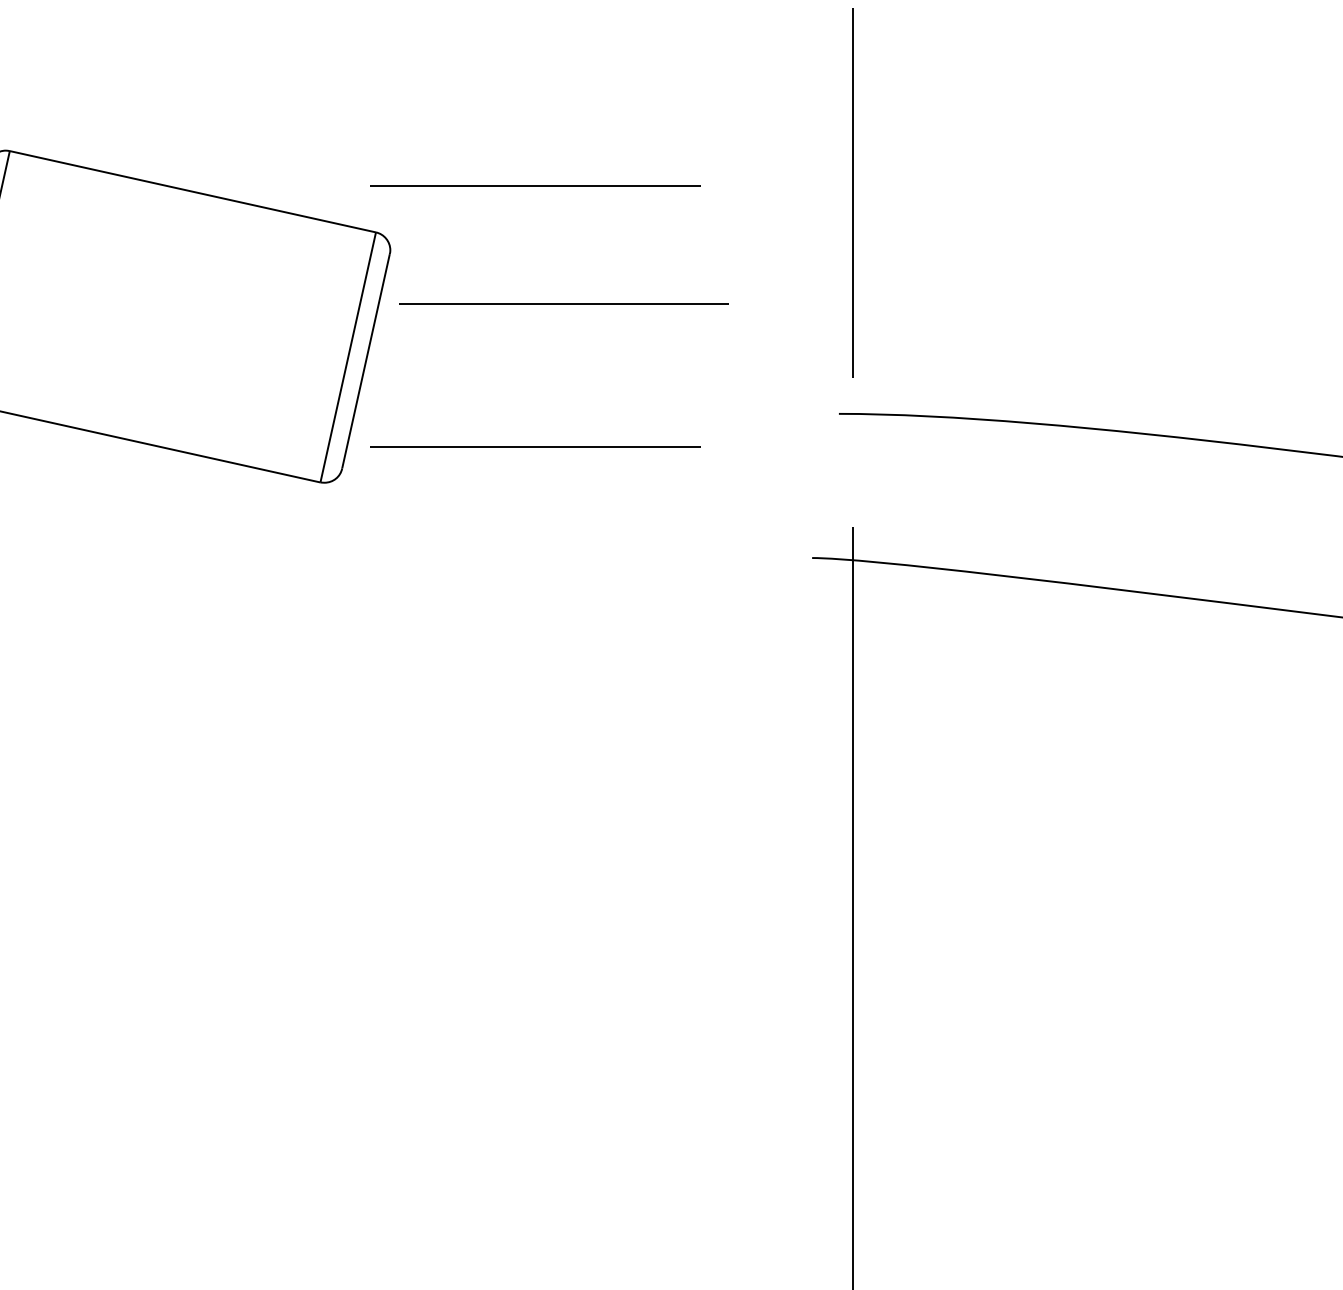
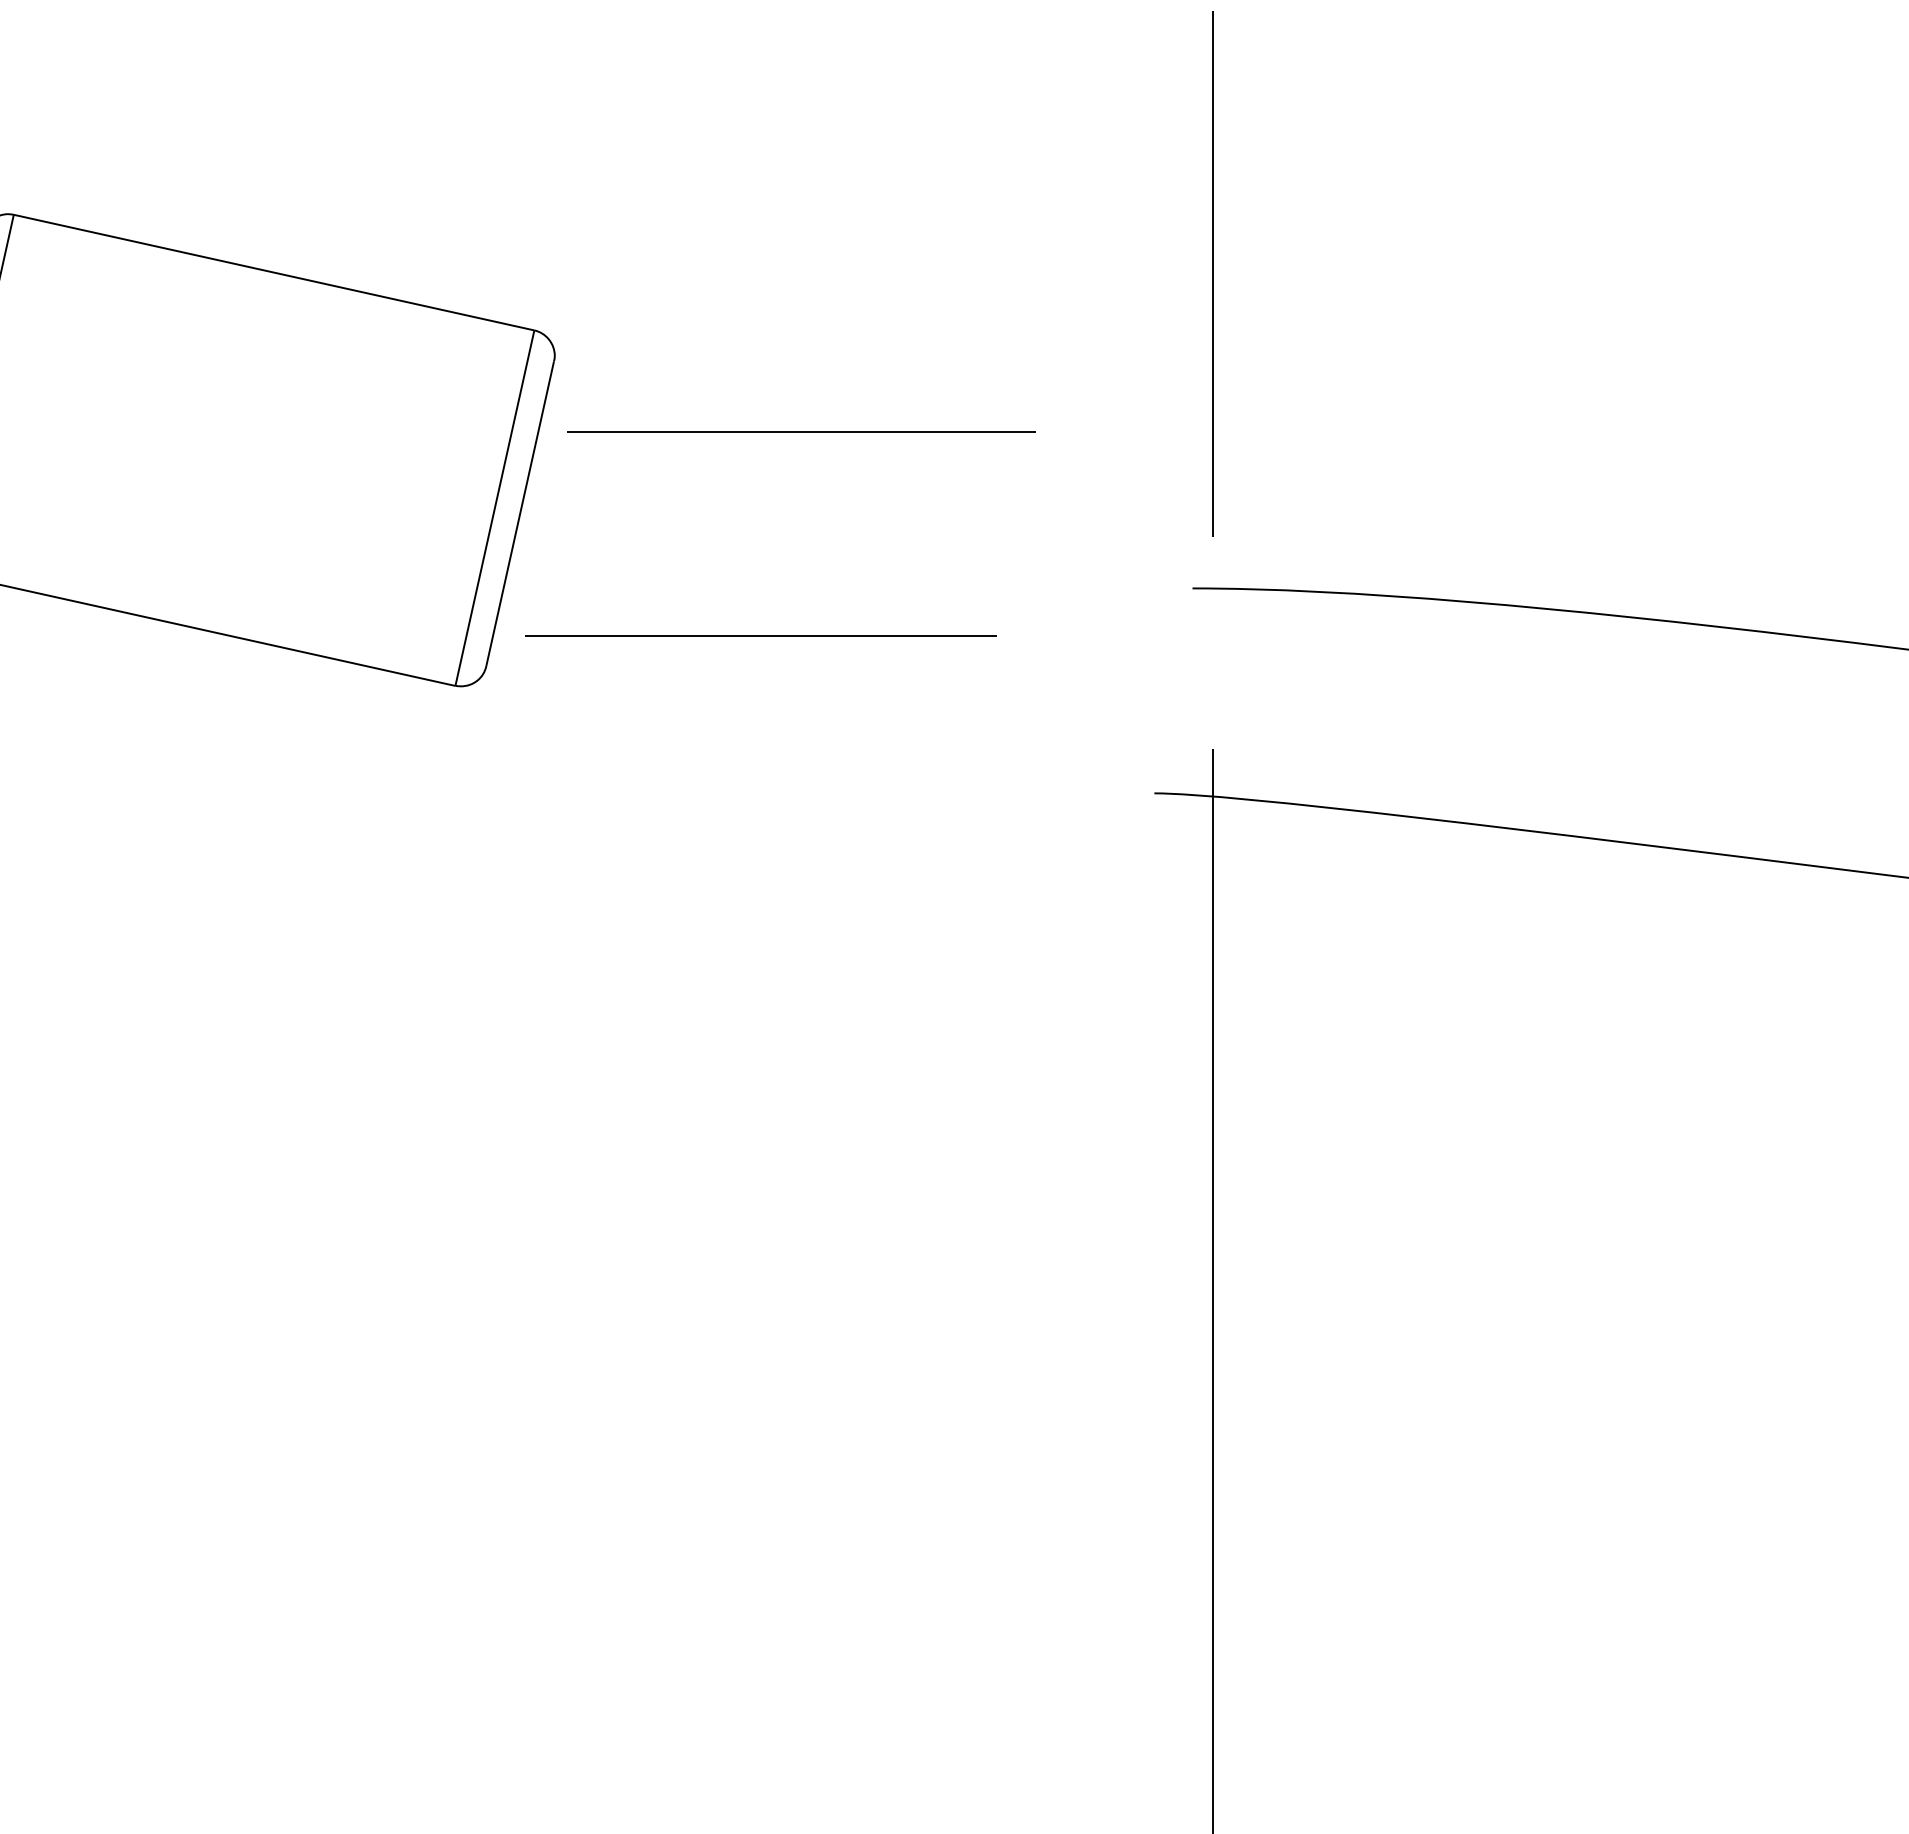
line: (535, 185) -> (761, 263), removed

